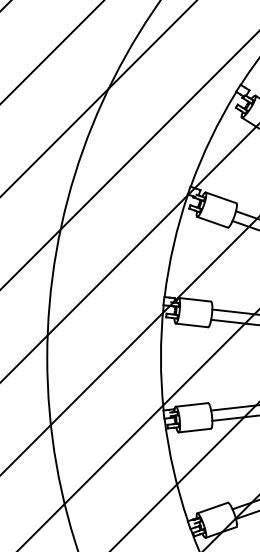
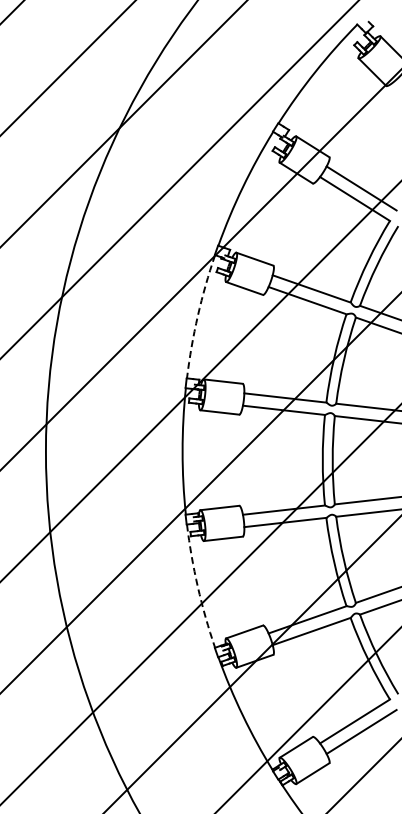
arc: (173, 245) -> (197, 316), solid -> dashed
arc: (173, 470) -> (197, 586), solid -> dashed

